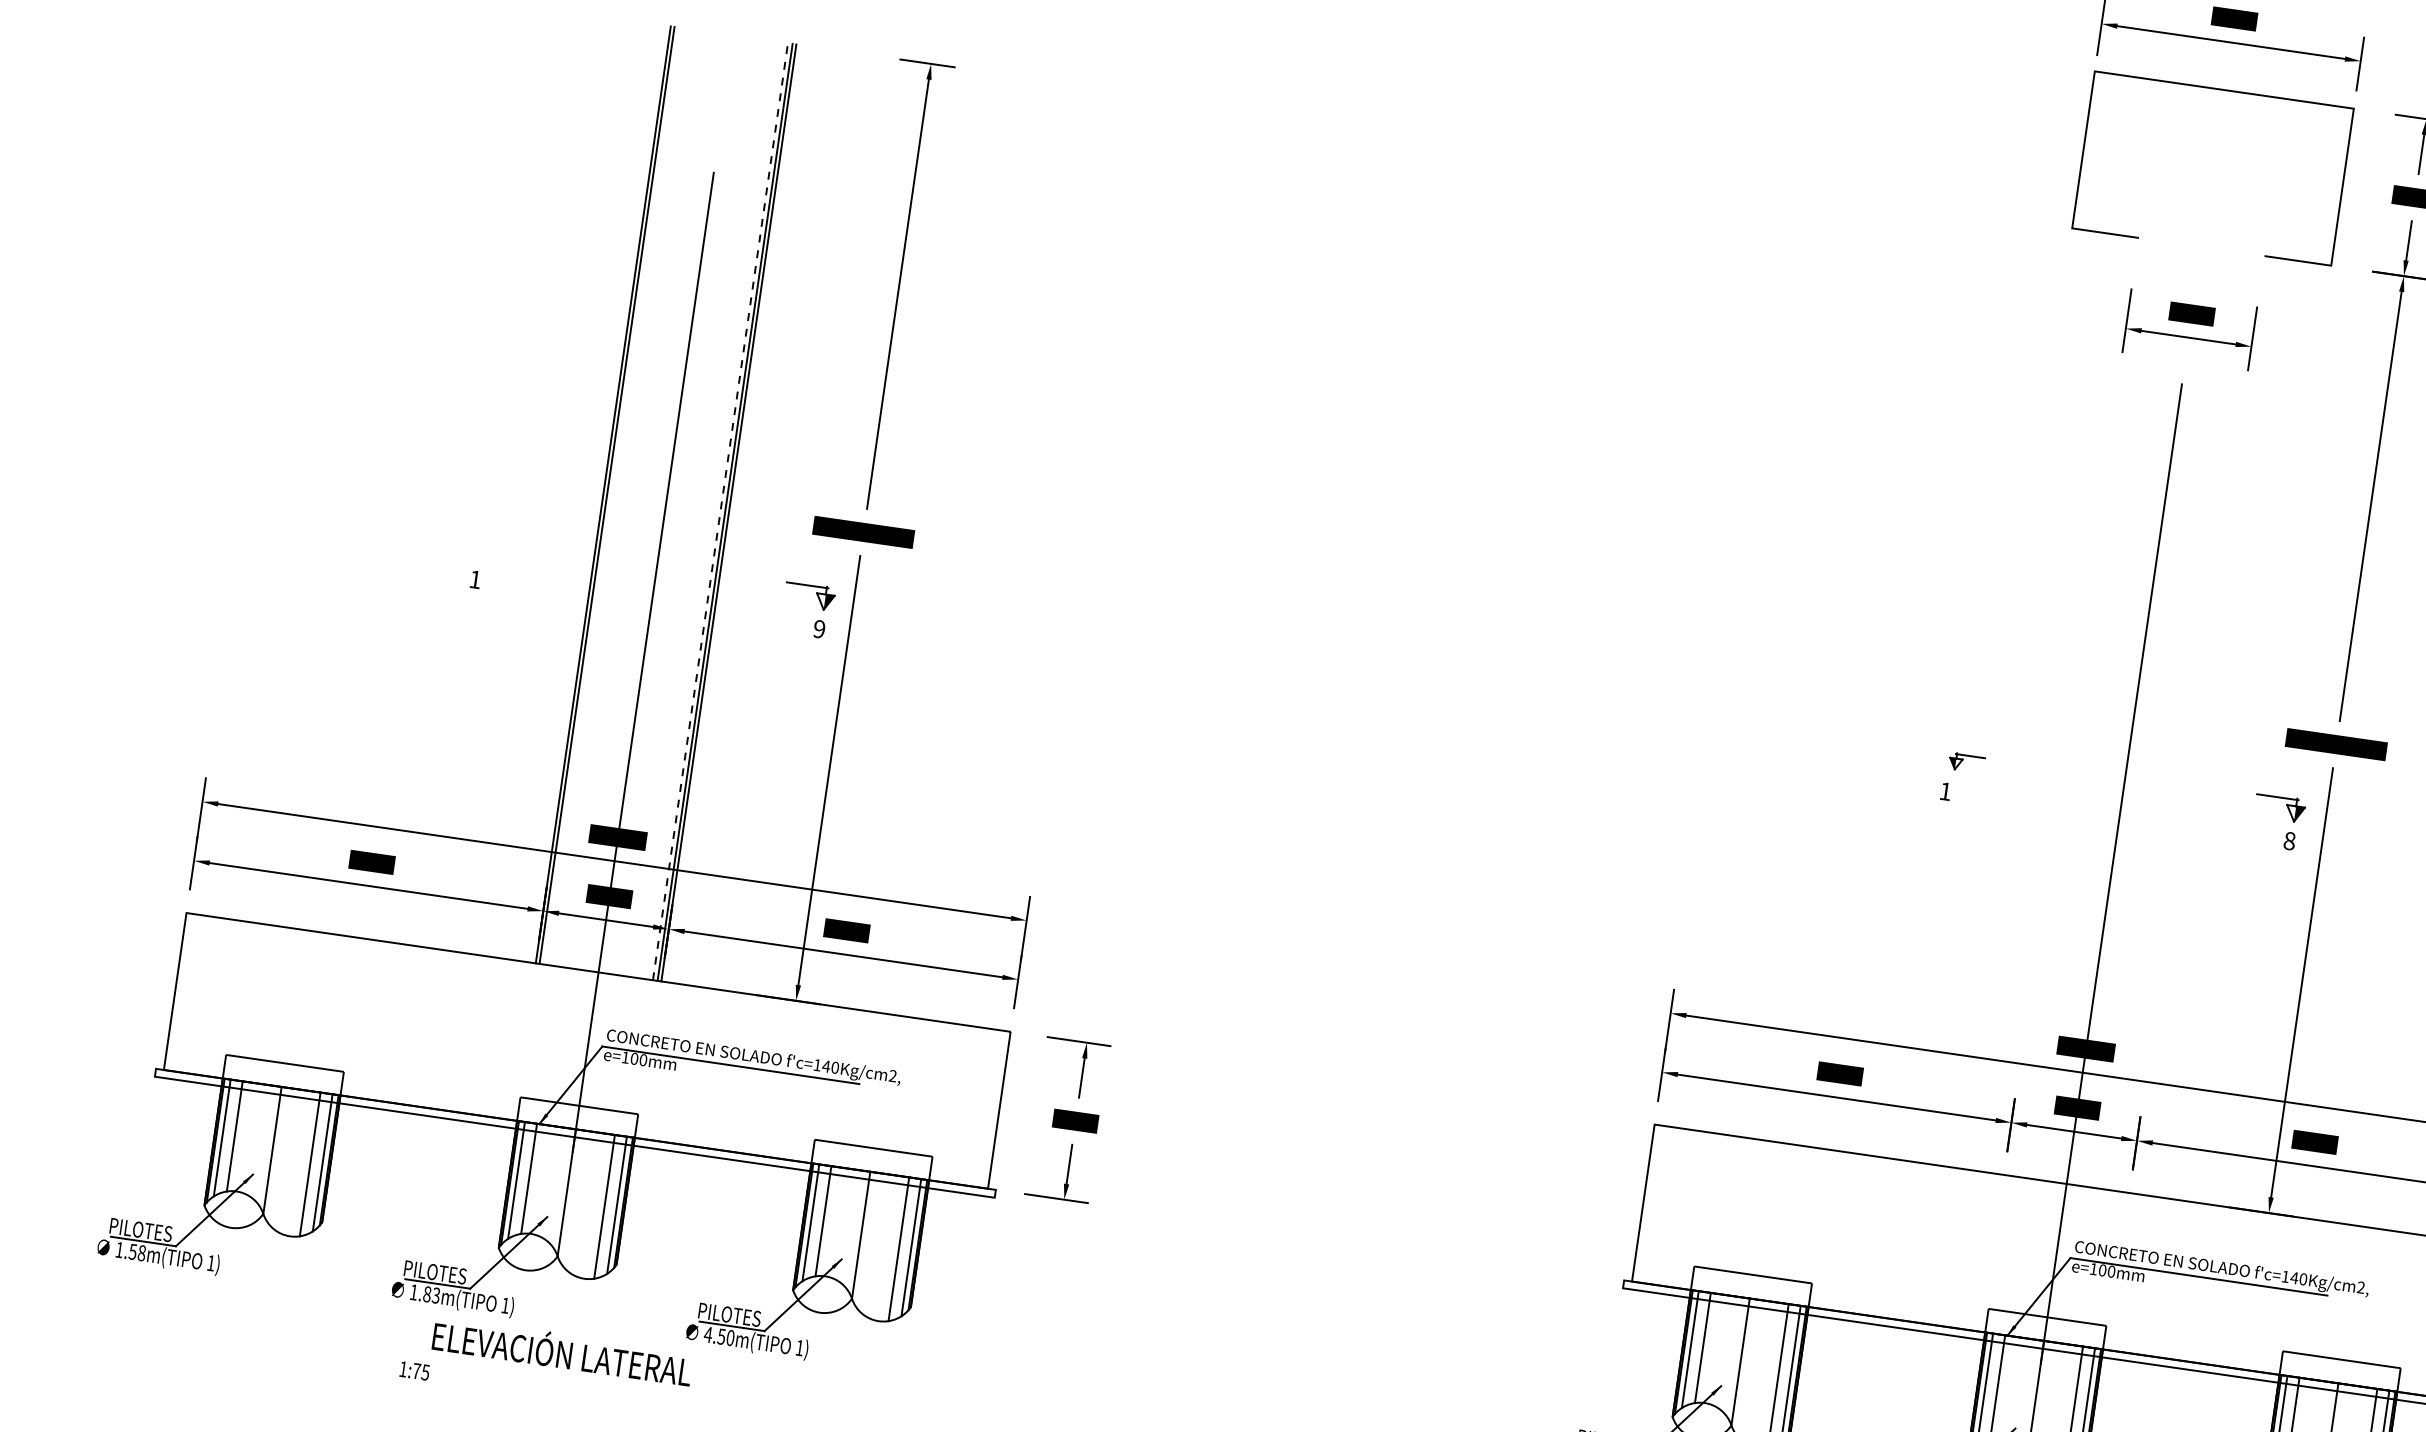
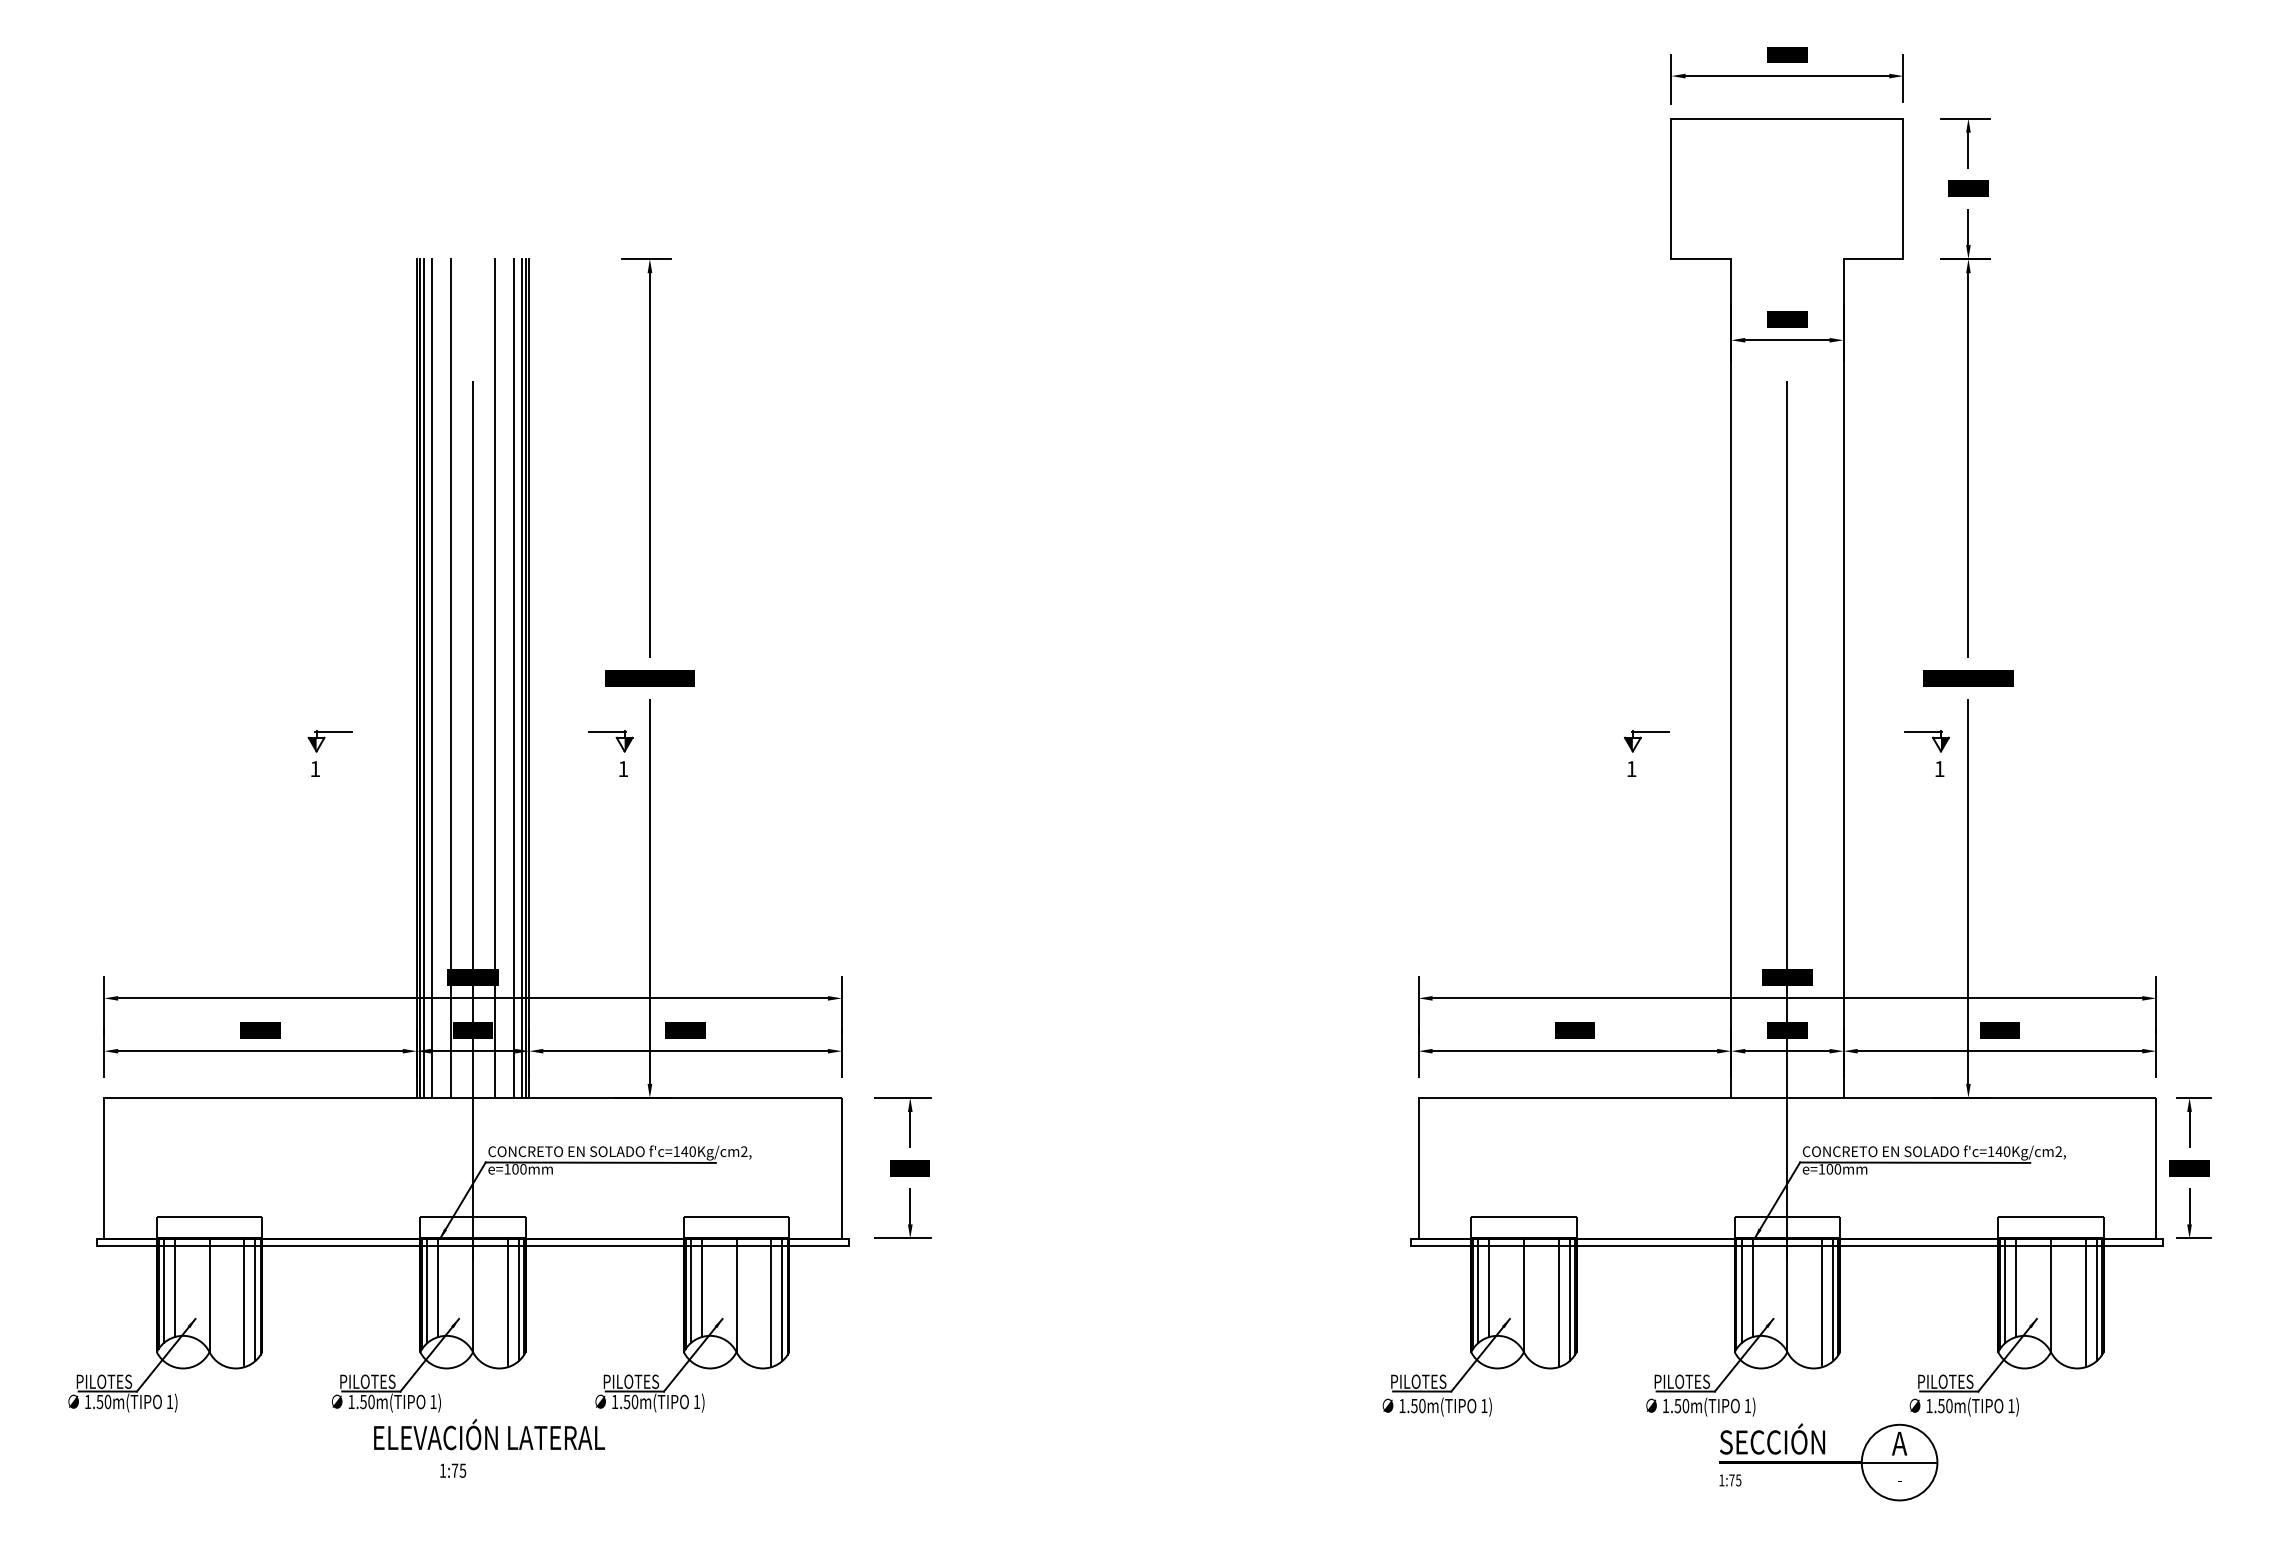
line: (611, 496) -> (424, 678), added
line: (620, 497) -> (432, 678), added
line: (640, 500) -> (450, 678), added
line: (691, 507) -> (495, 678), added
line: (711, 510) -> (513, 678), added
line: (720, 511) -> (521, 678), dashed -> solid
part: (495, 551) -> (329, 741), added
text: (819, 629) -> (623, 769), 9 -> 1
line: (2071, 706) -> (1731, 678), added
line: (2196, 724) -> (1843, 678), added
part: (1966, 763) -> (1646, 741), size x1.43
text: (2289, 841) -> (1939, 769), 8 -> 1
text: (141, 1252) -> (107, 1401), 1.58m(TIPO -> 1.50m(TIPO
text: (431, 1294) -> (367, 1401), 1.83m(TIPO -> 1.50m(TIPO
text: (707, 1334) -> (614, 1401), 4.50m(TIPO -> 1.50m(TIPO
text: (415, 1370) -> (453, 1470), moved

